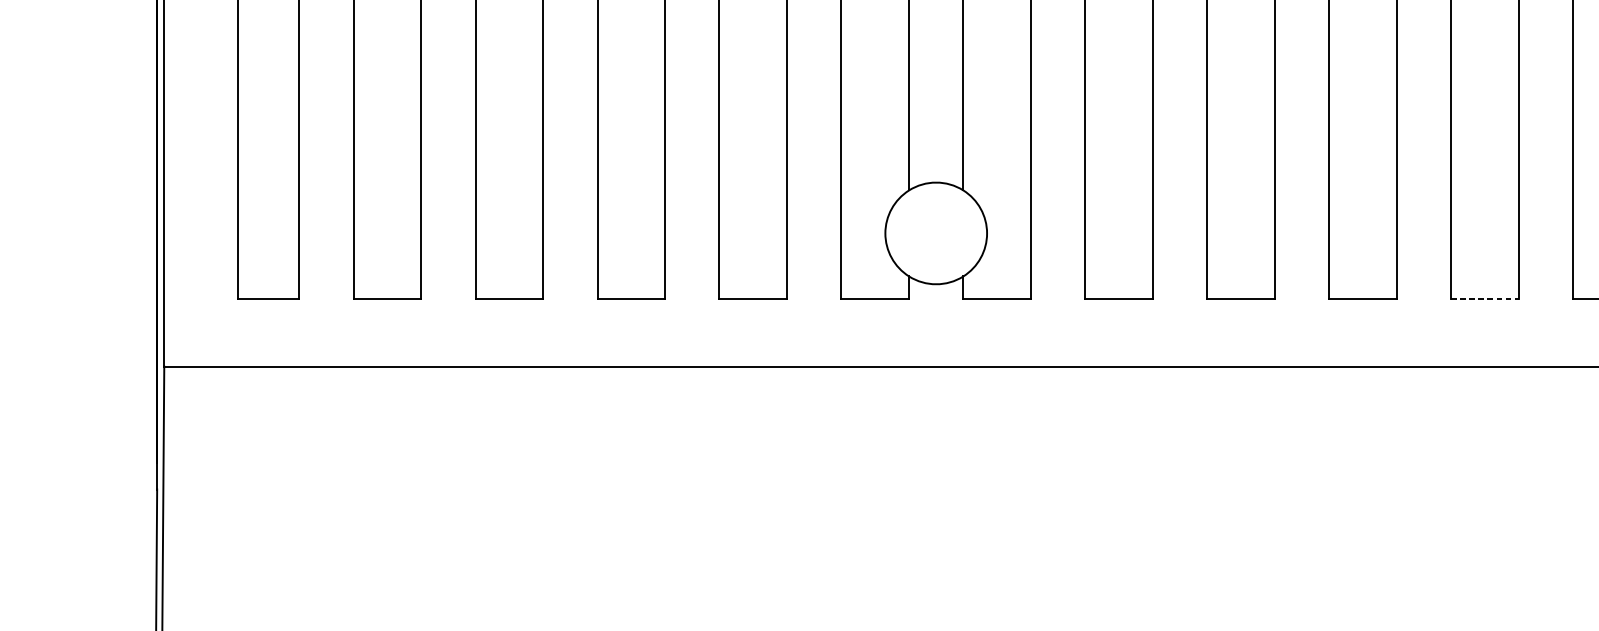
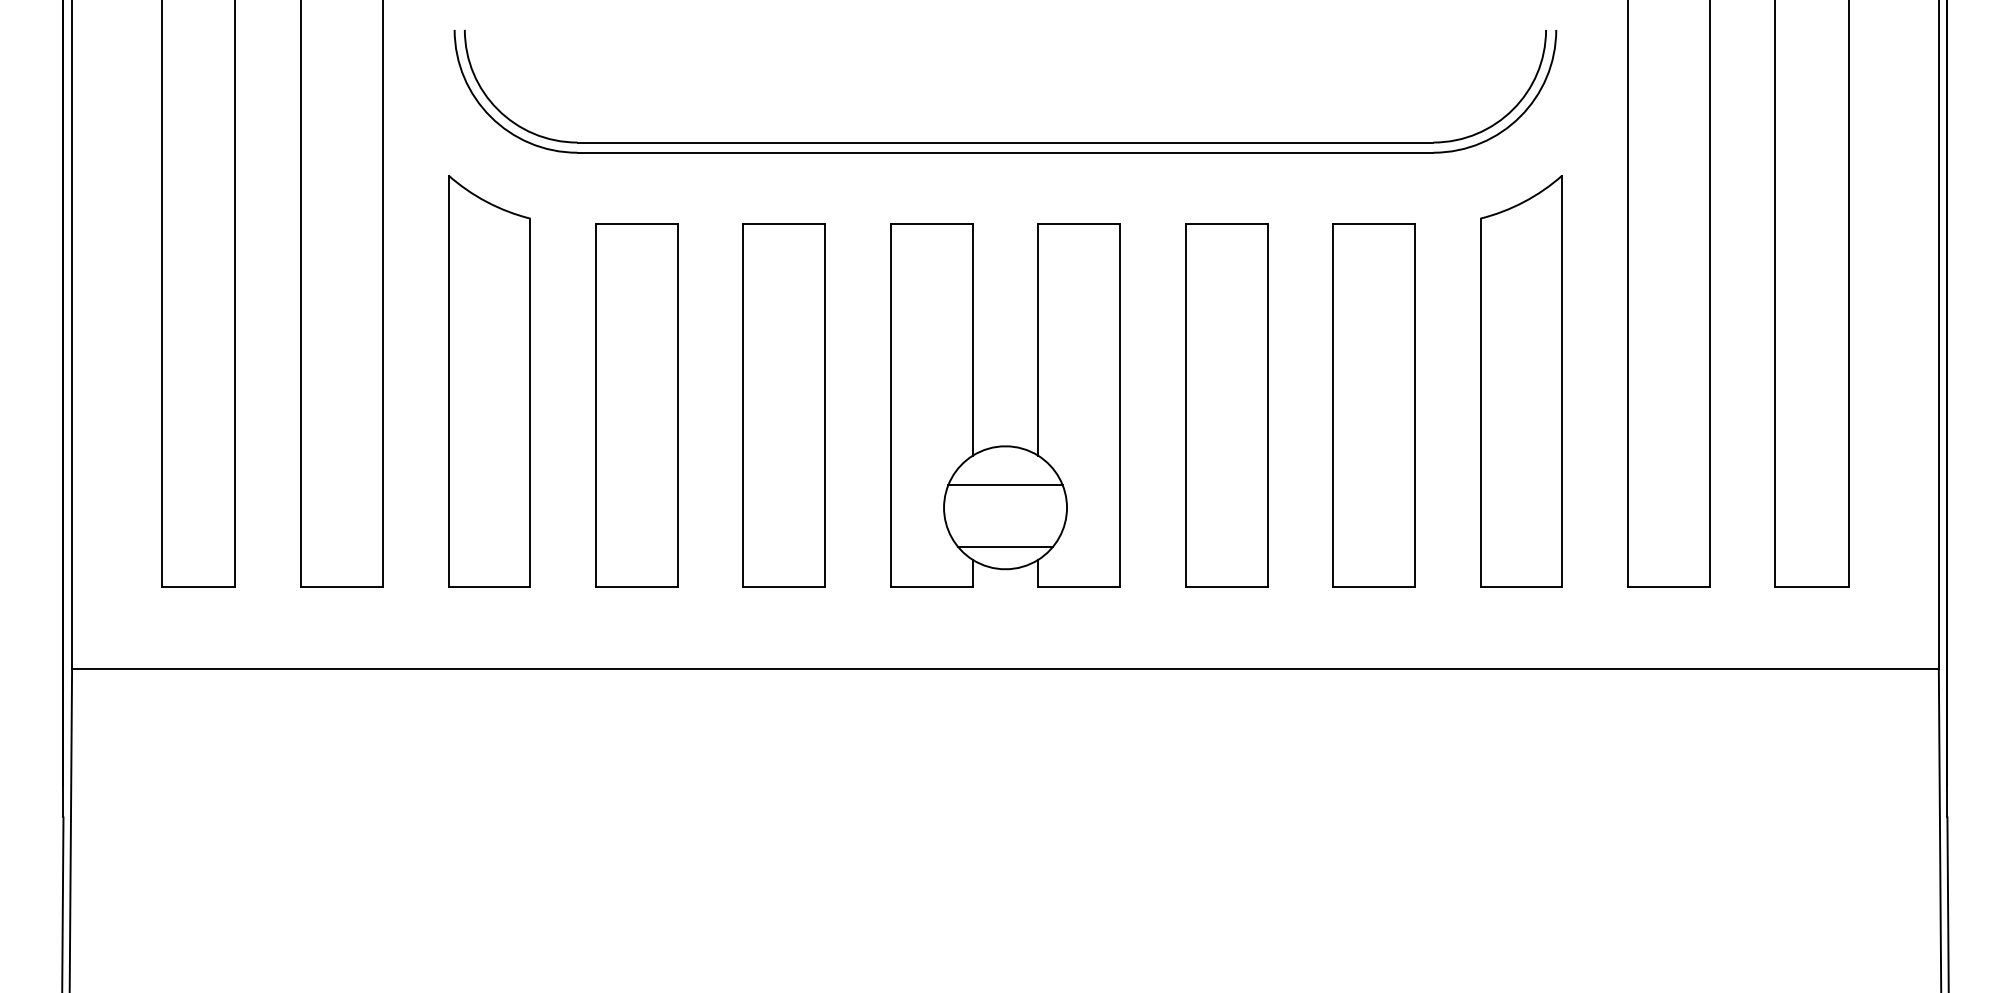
line: (936, 215) -> (1005, 485), added
line: (935, 265) -> (1004, 546), added
line: (1484, 298) -> (1668, 586), dashed -> solid

